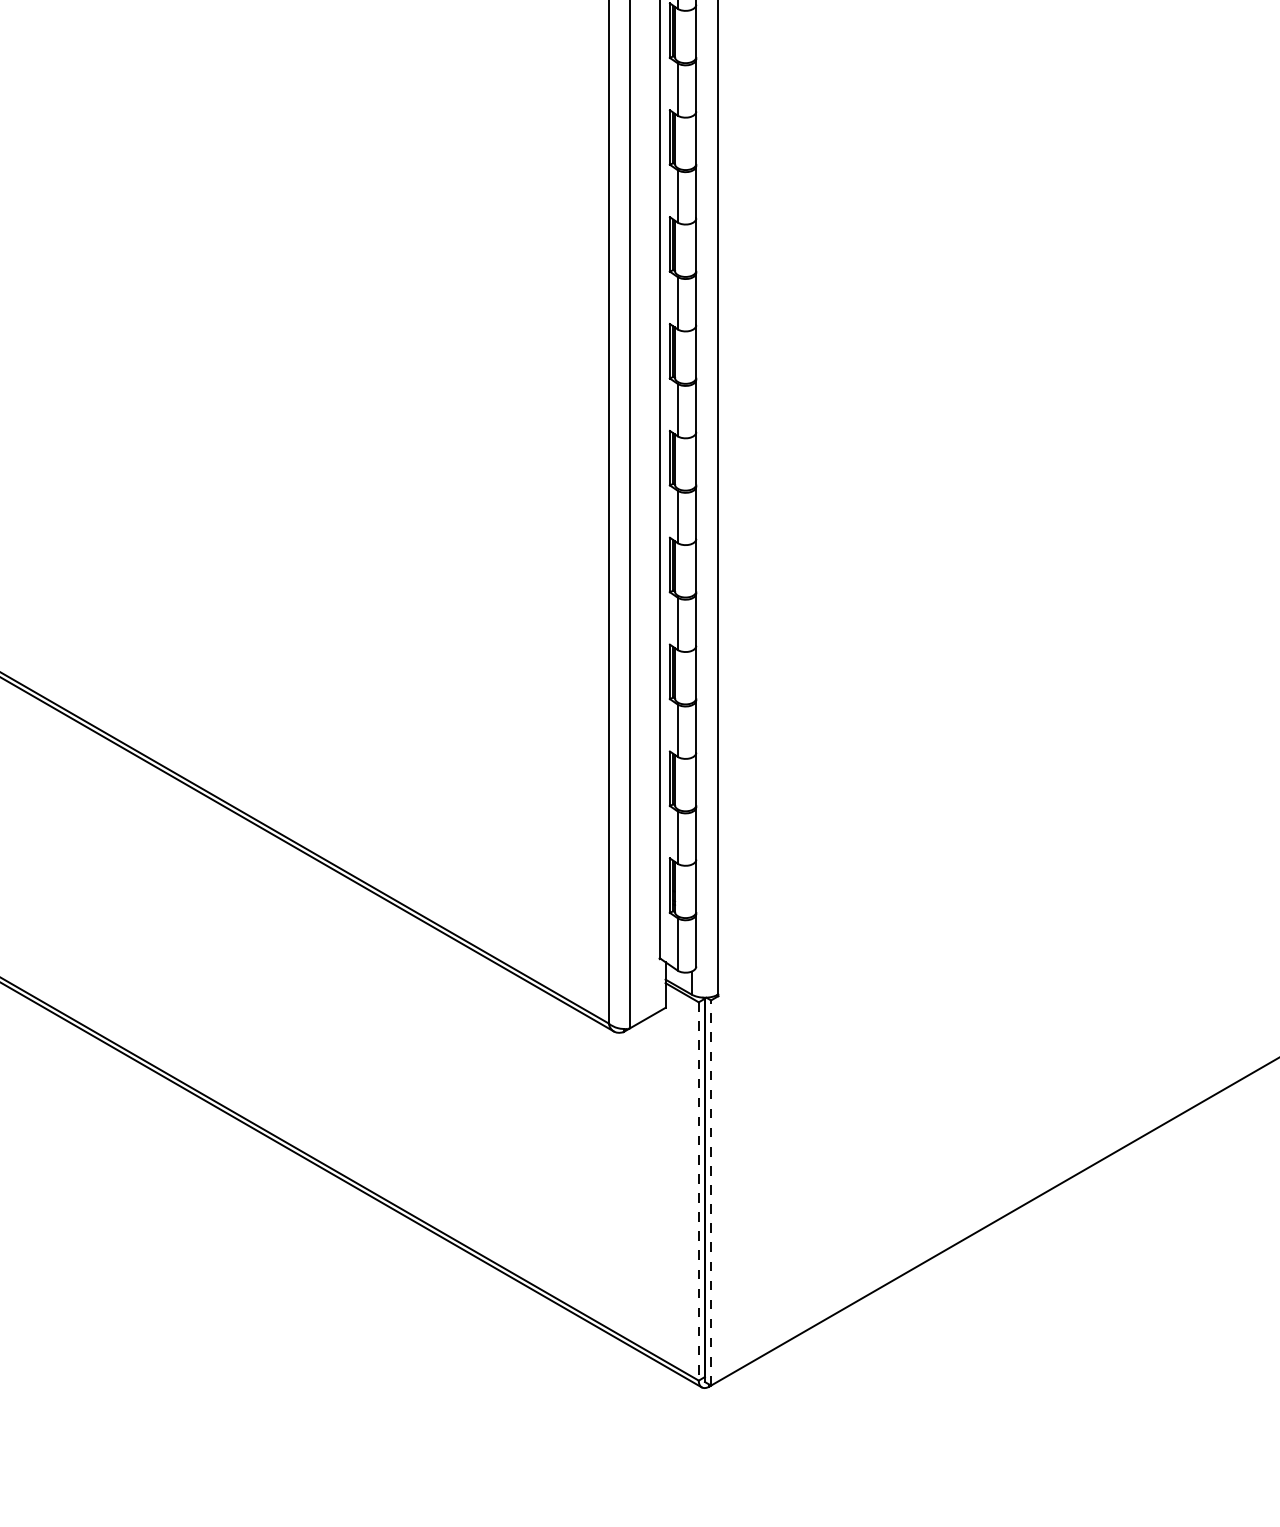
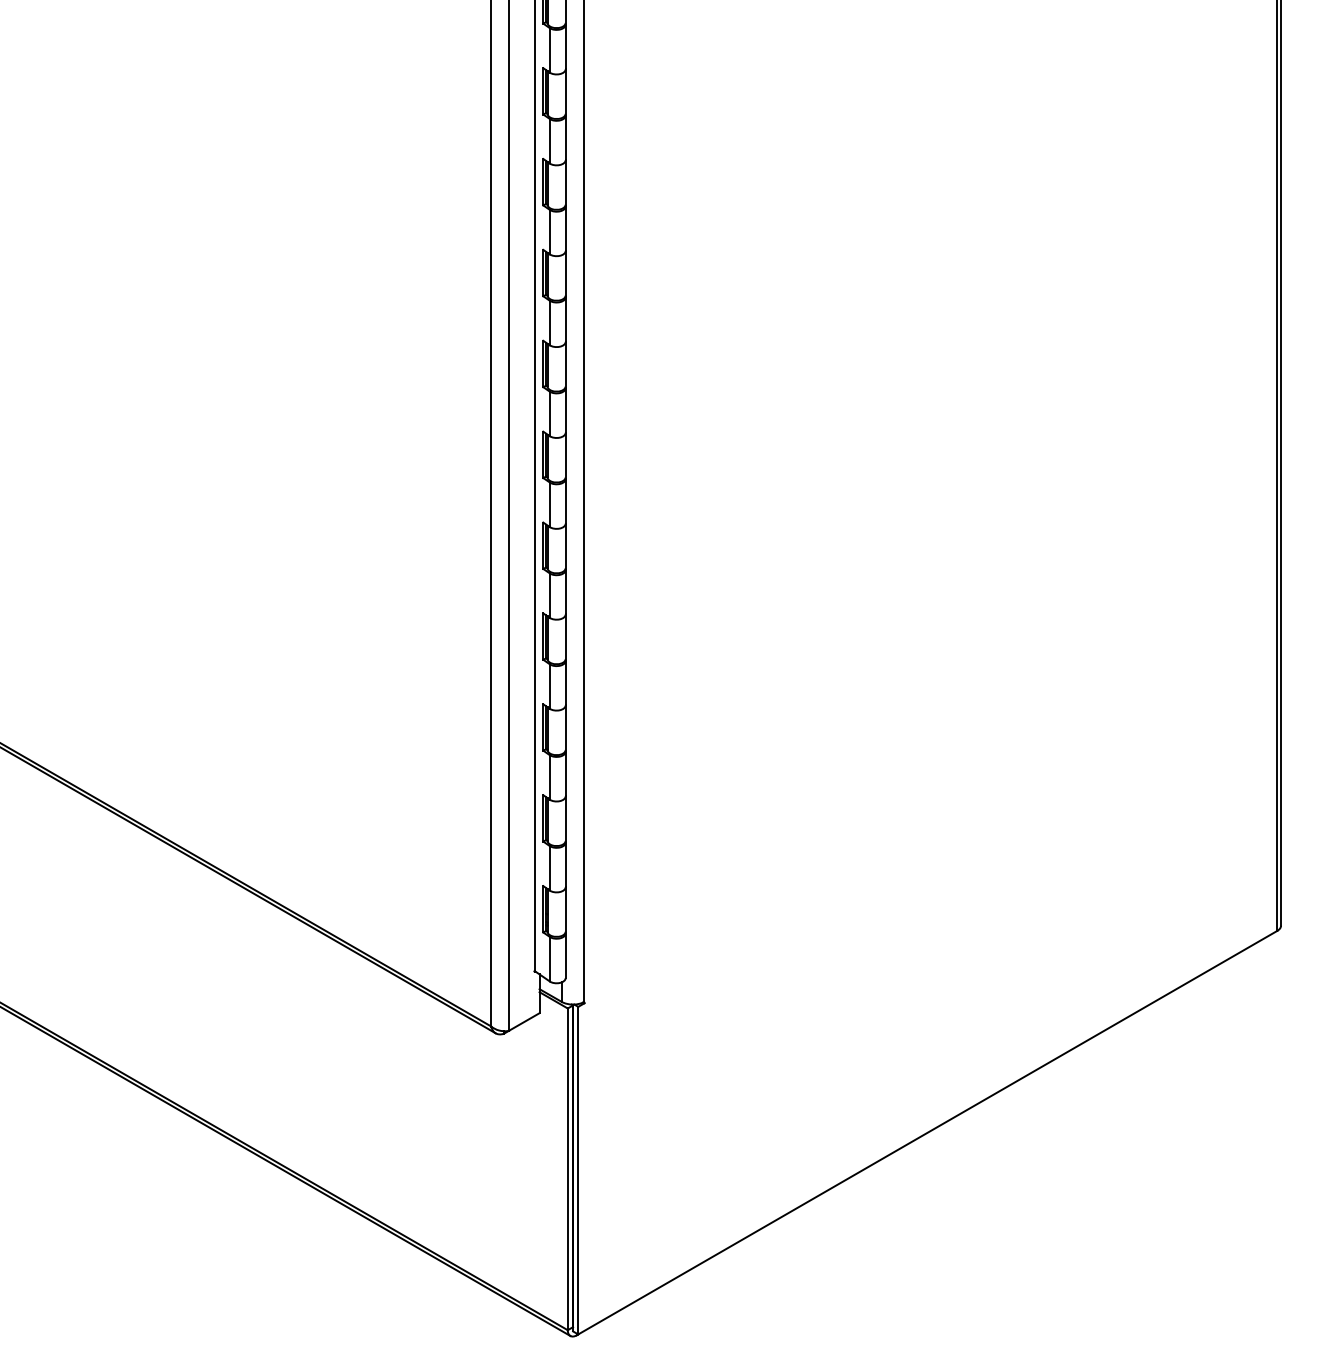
line: (698, 1191) -> (567, 1169), dashed -> solid
line: (711, 1192) -> (578, 1170), dashed -> solid

